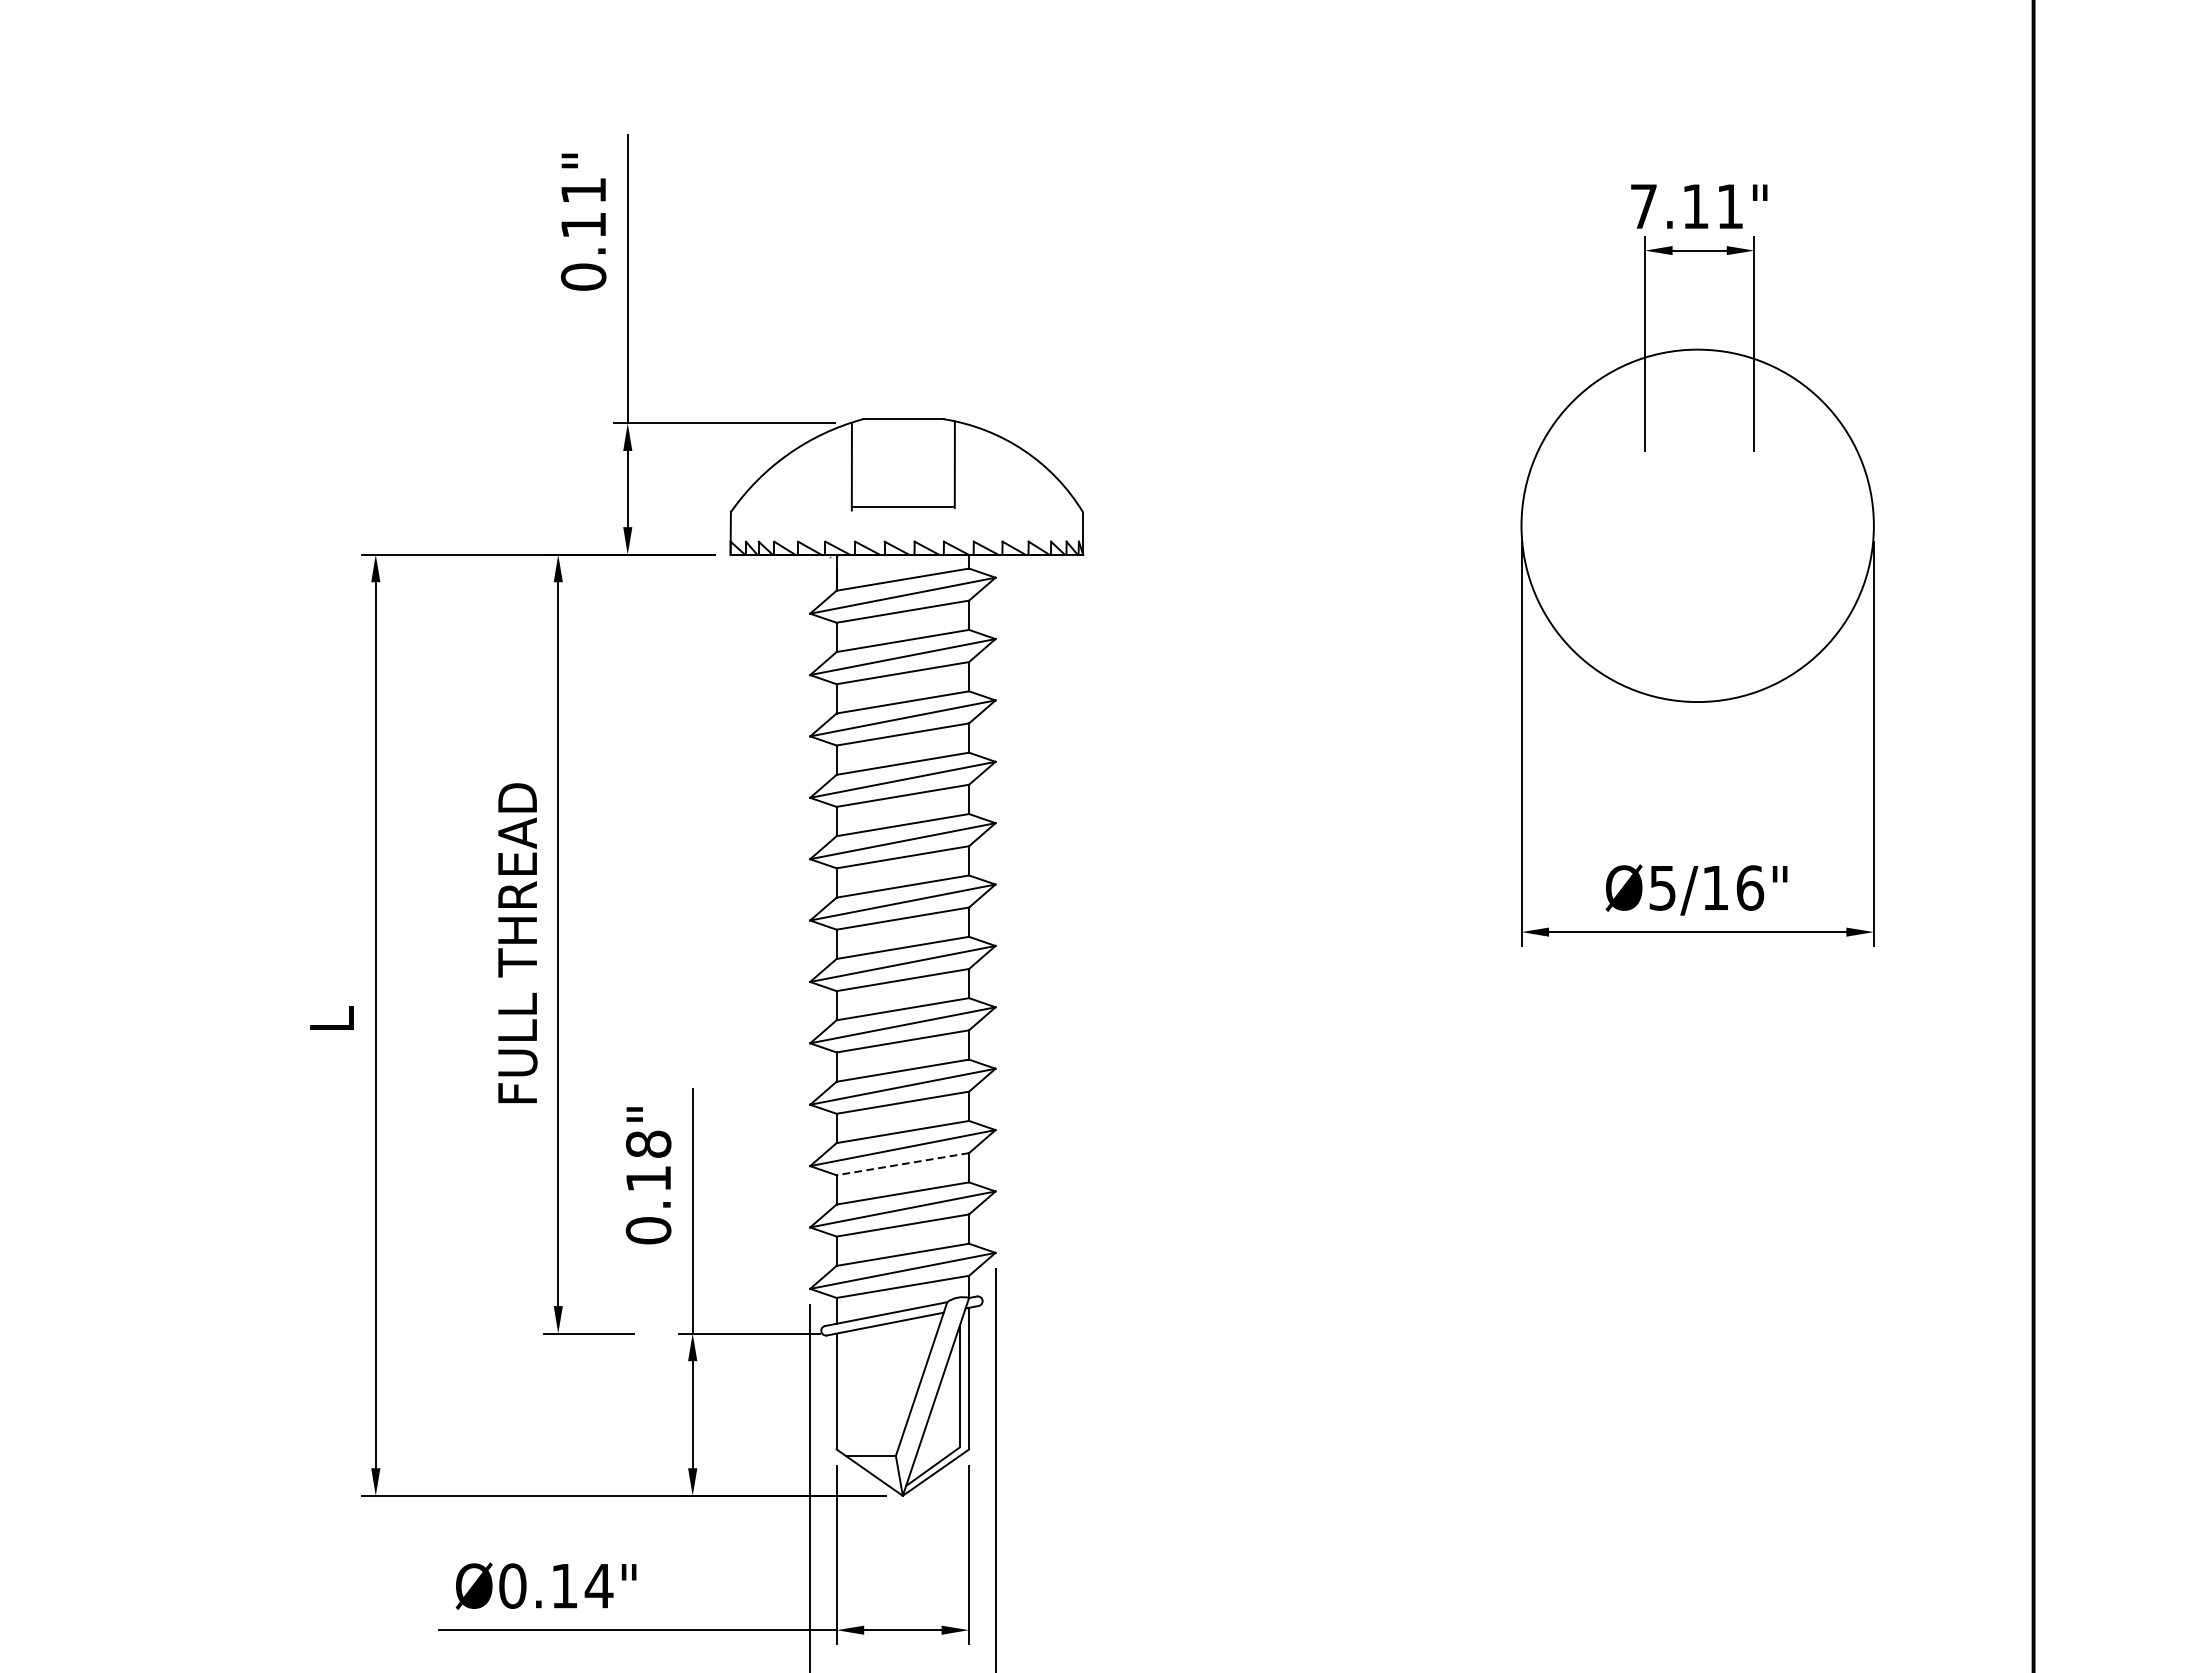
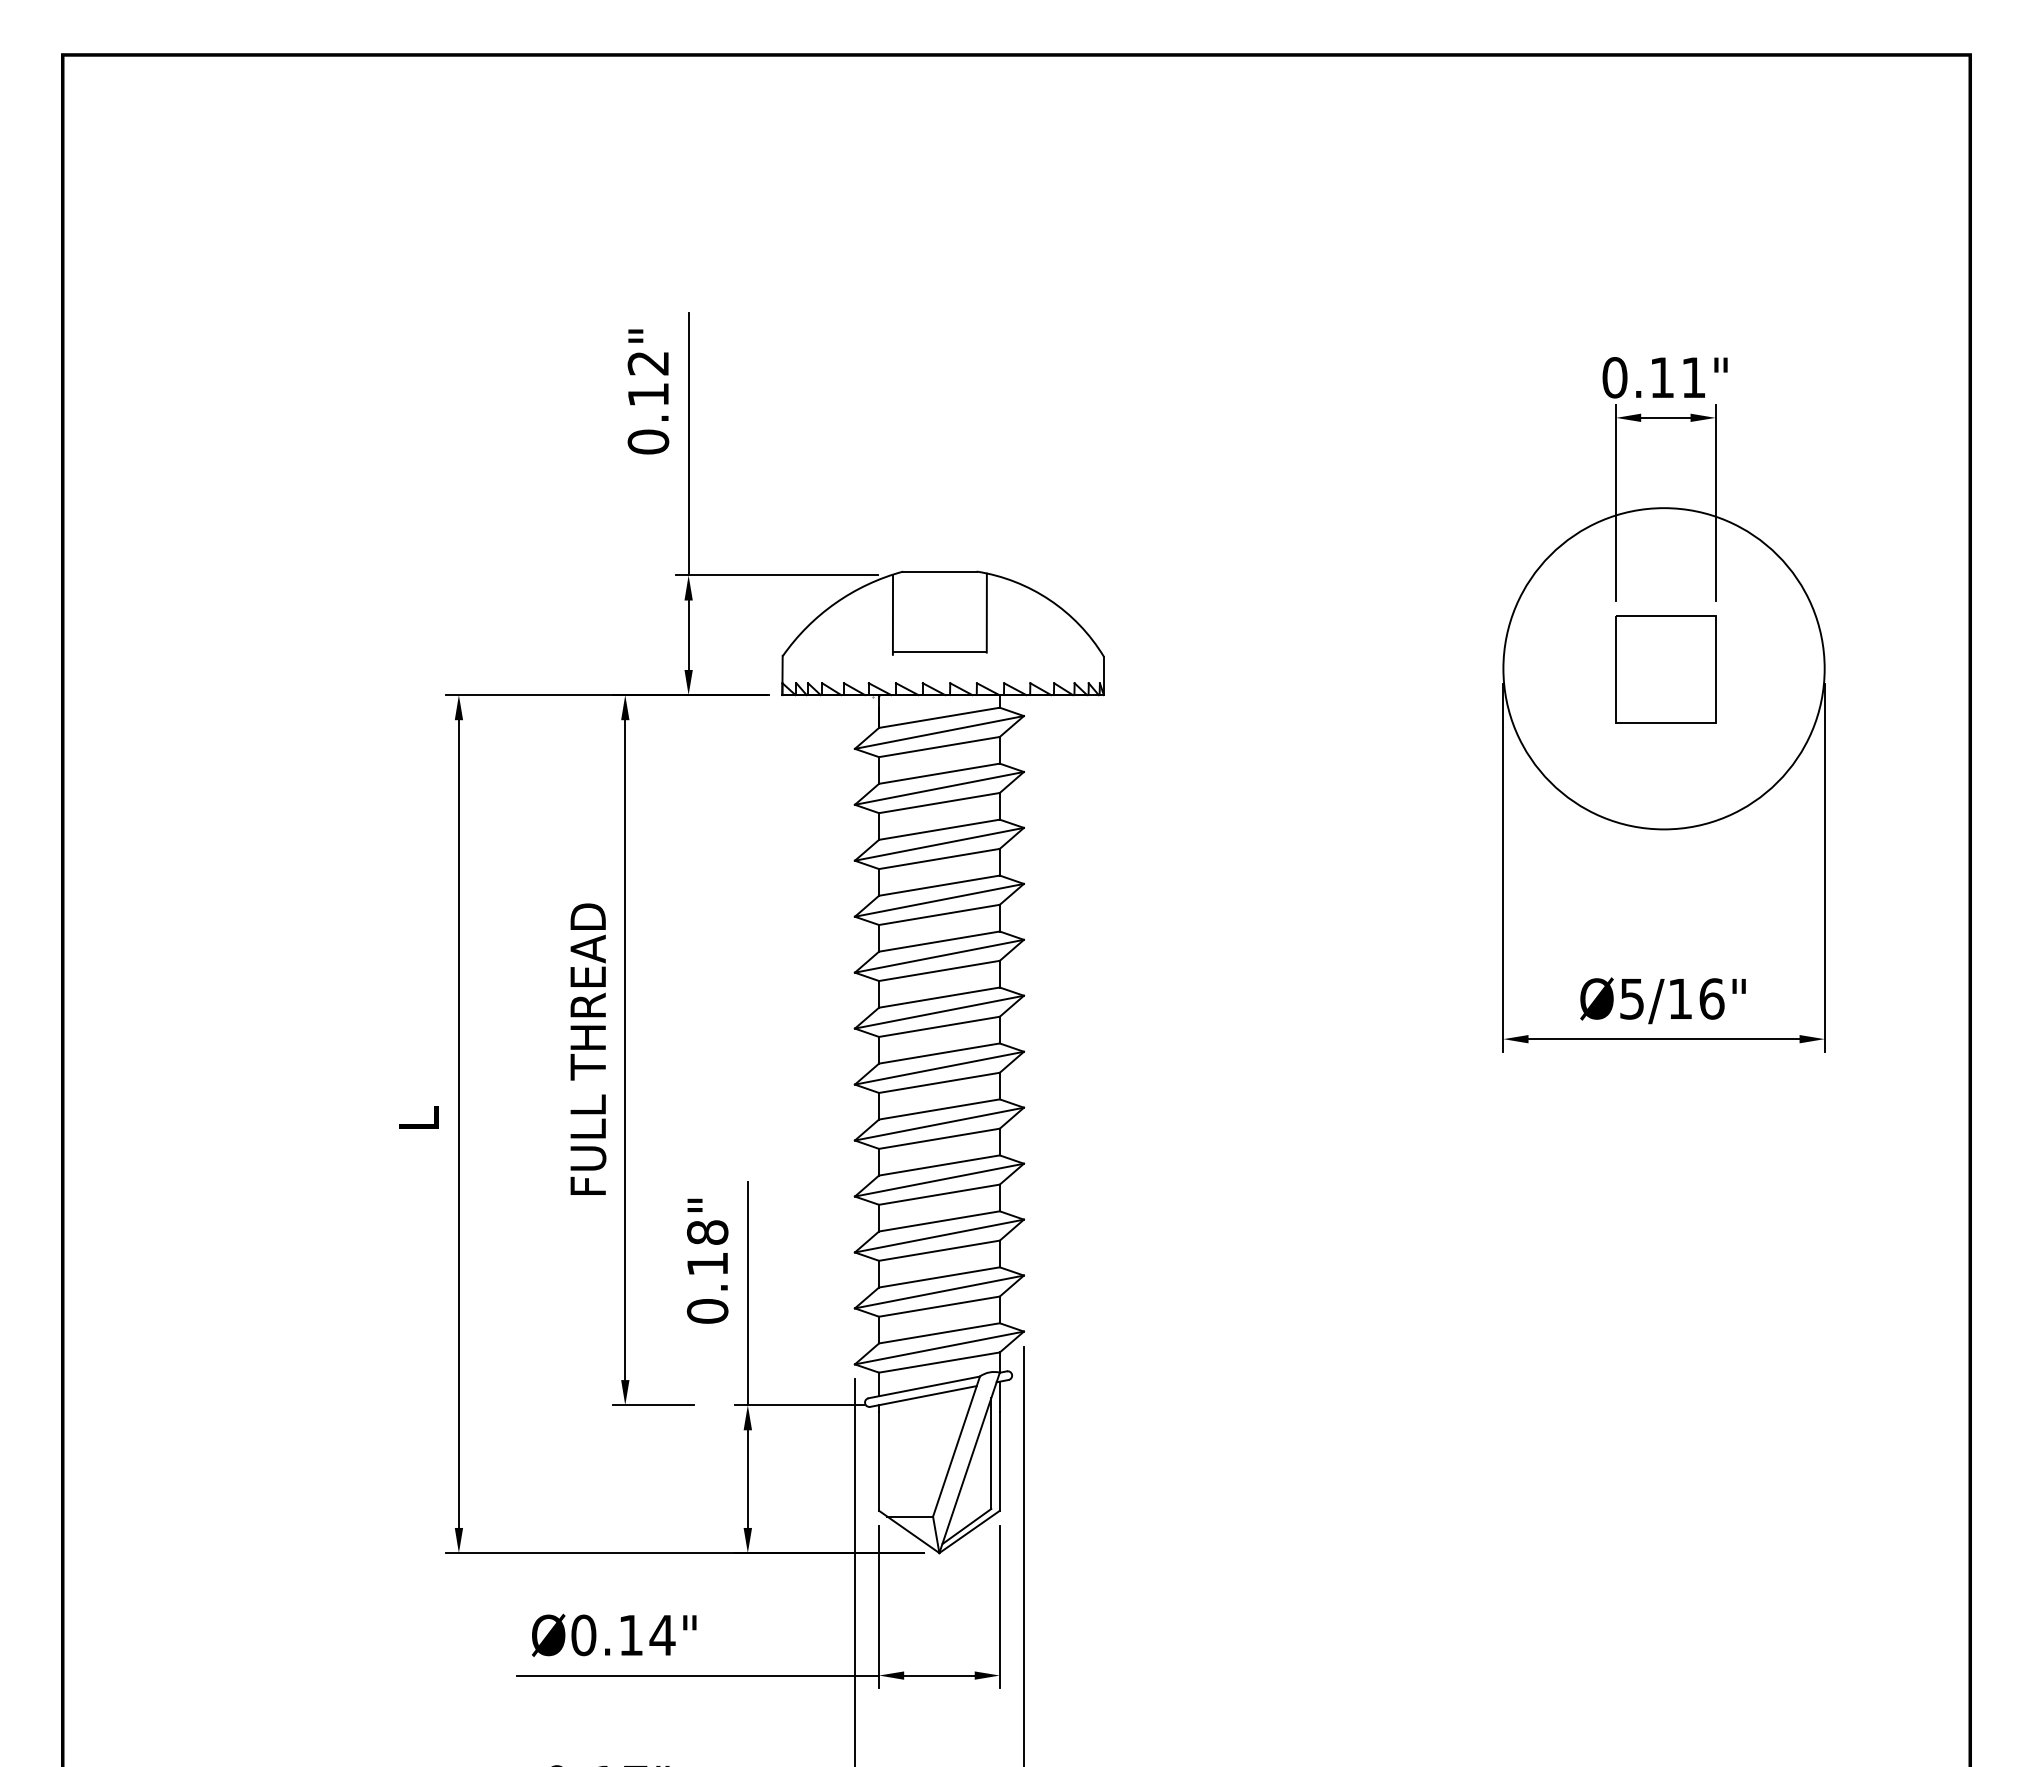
text: (582, 190) -> (647, 363), 0.11" -> 0.12"
text: (1643, 206) -> (1614, 377), 7.11" -> 0.11"
part: (1699, 526) -> (1665, 669), added
line: (901, 1163) -> (938, 1250), dashed -> solid

